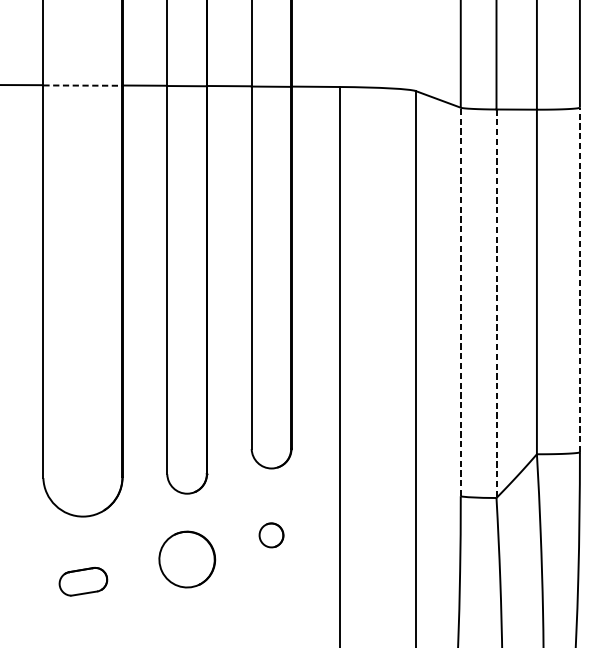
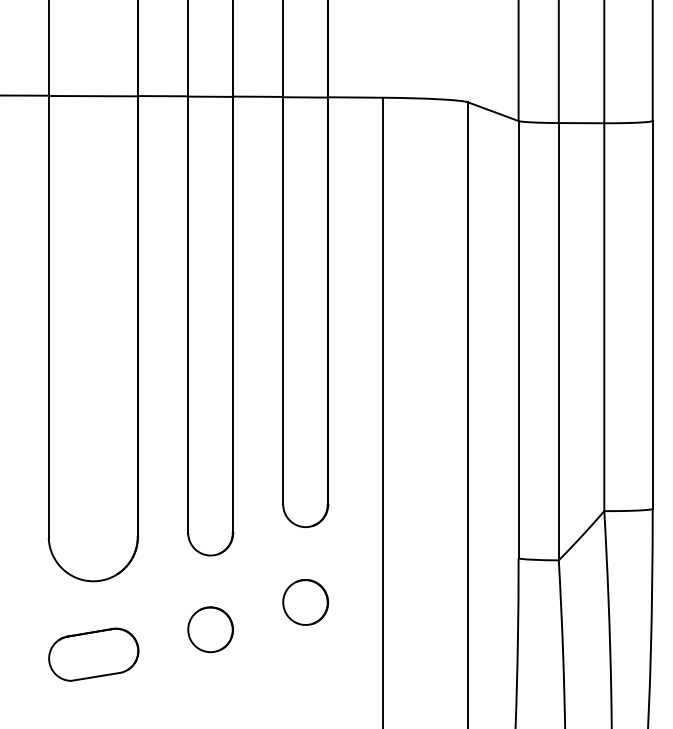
line: (83, 85) -> (93, 96), dashed -> solid
line: (579, 279) -> (652, 314), dashed -> solid
line: (460, 301) -> (518, 339), dashed -> solid
line: (496, 303) -> (558, 341), dashed -> solid
part: (271, 535) -> (305, 602), size x1.67
part: (187, 559) -> (210, 629), size x0.71
part: (83, 581) -> (93, 654), size x1.67

